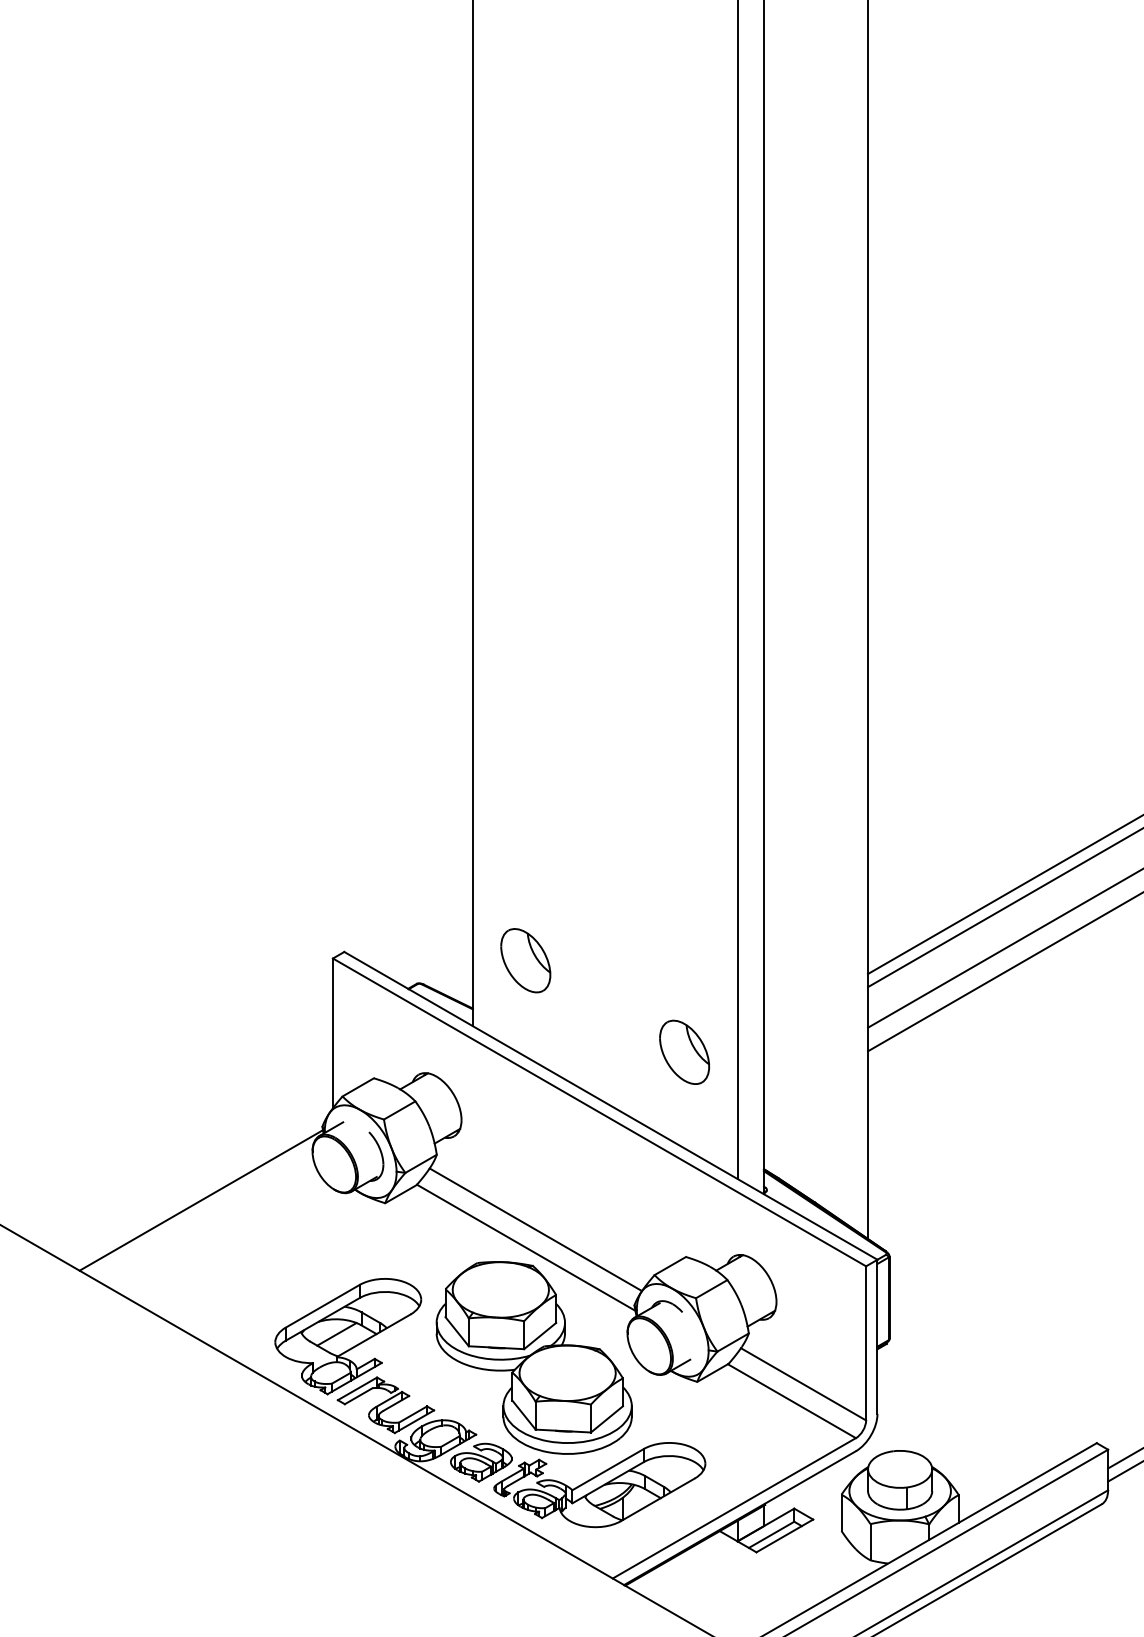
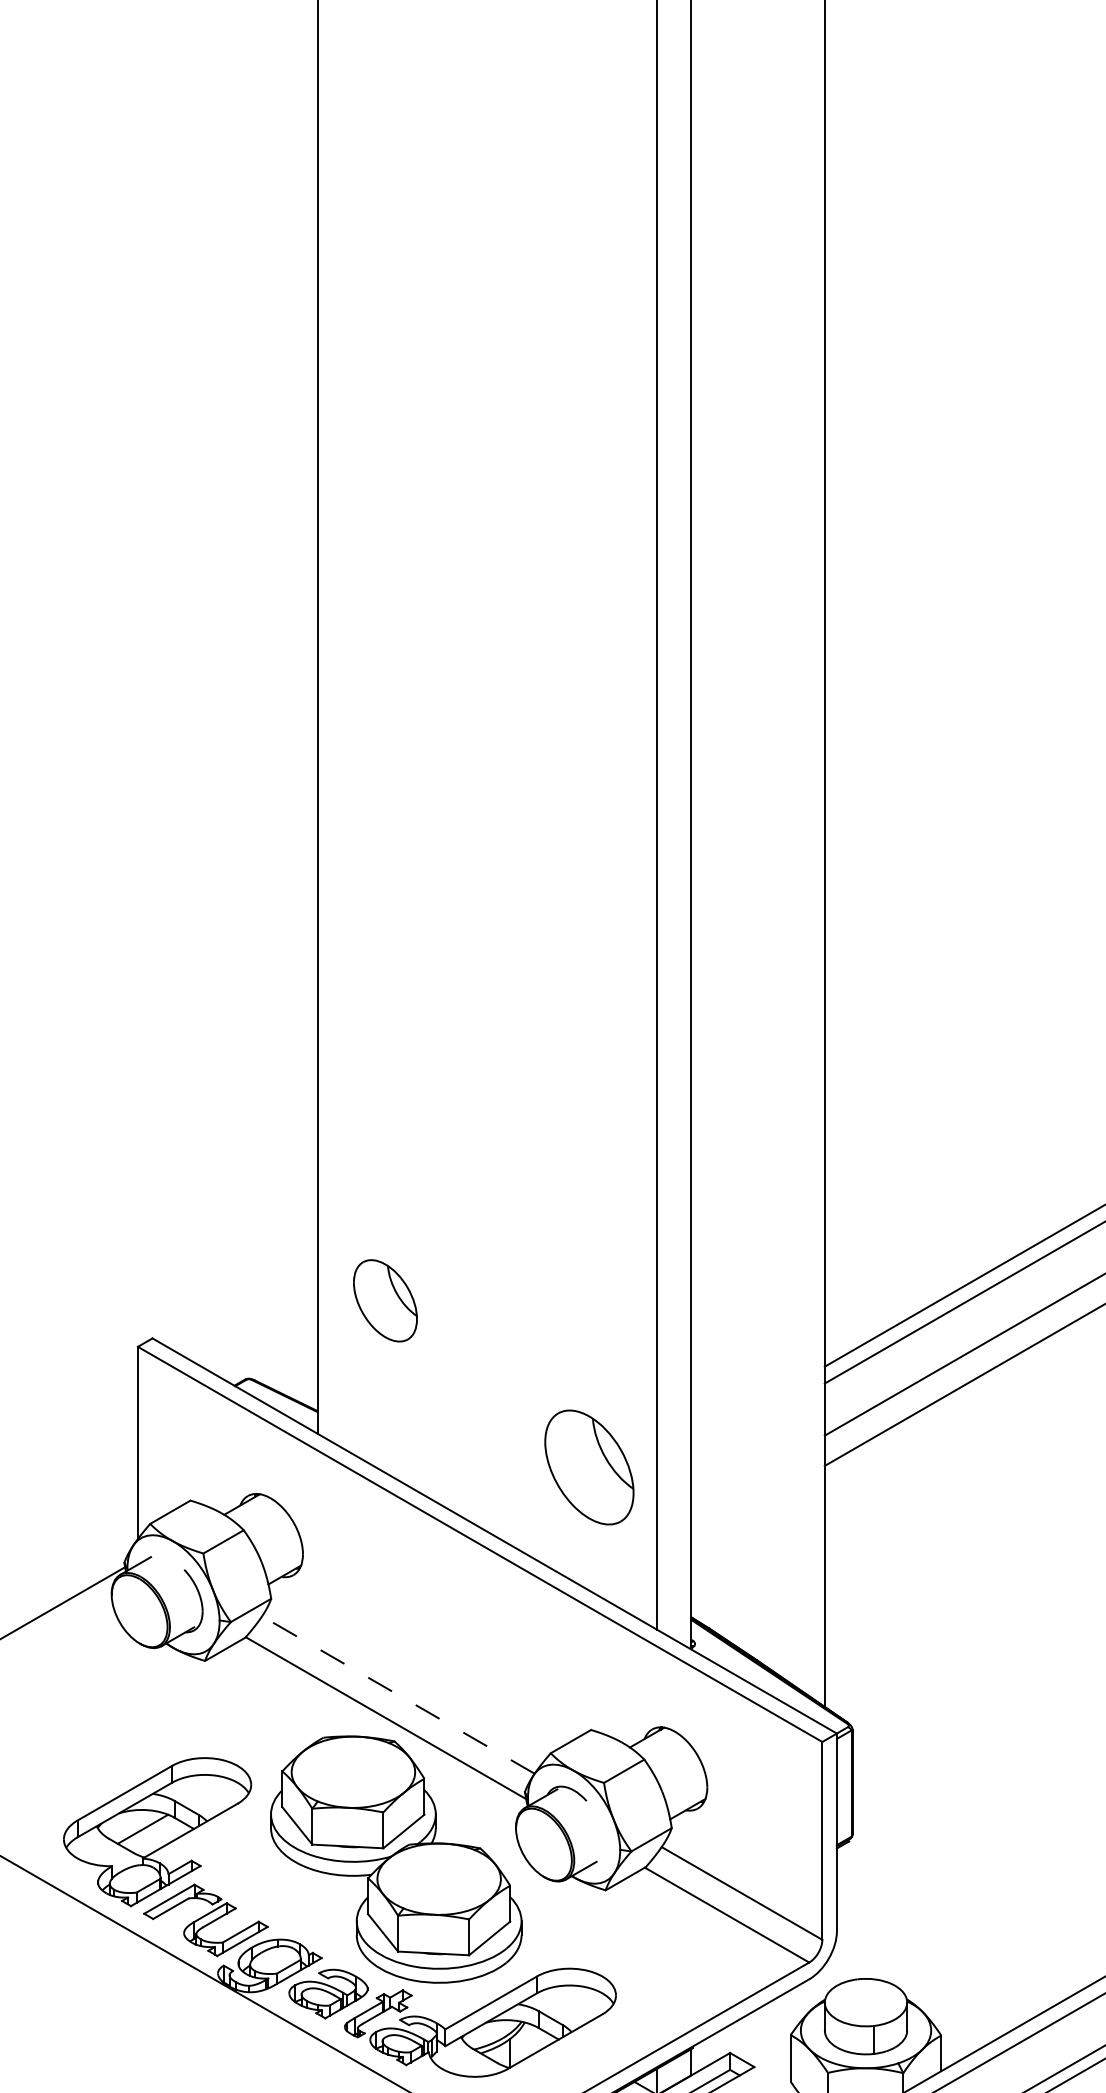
part: (525, 960) -> (385, 1300), moved
part: (684, 1051) -> (589, 1466), size x1.4
line: (535, 1229) -> (397, 1694), solid -> dashed

